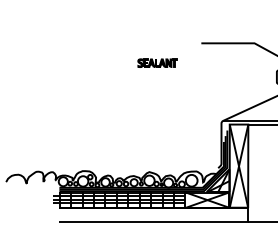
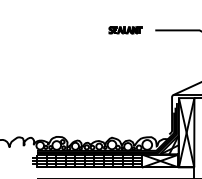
part: (157, 62) -> (125, 29), moved

